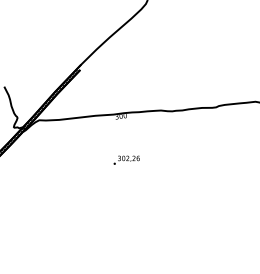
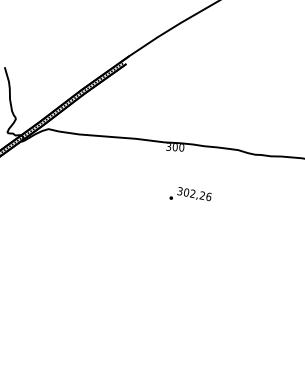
text: (126, 159) -> (190, 195), moved

